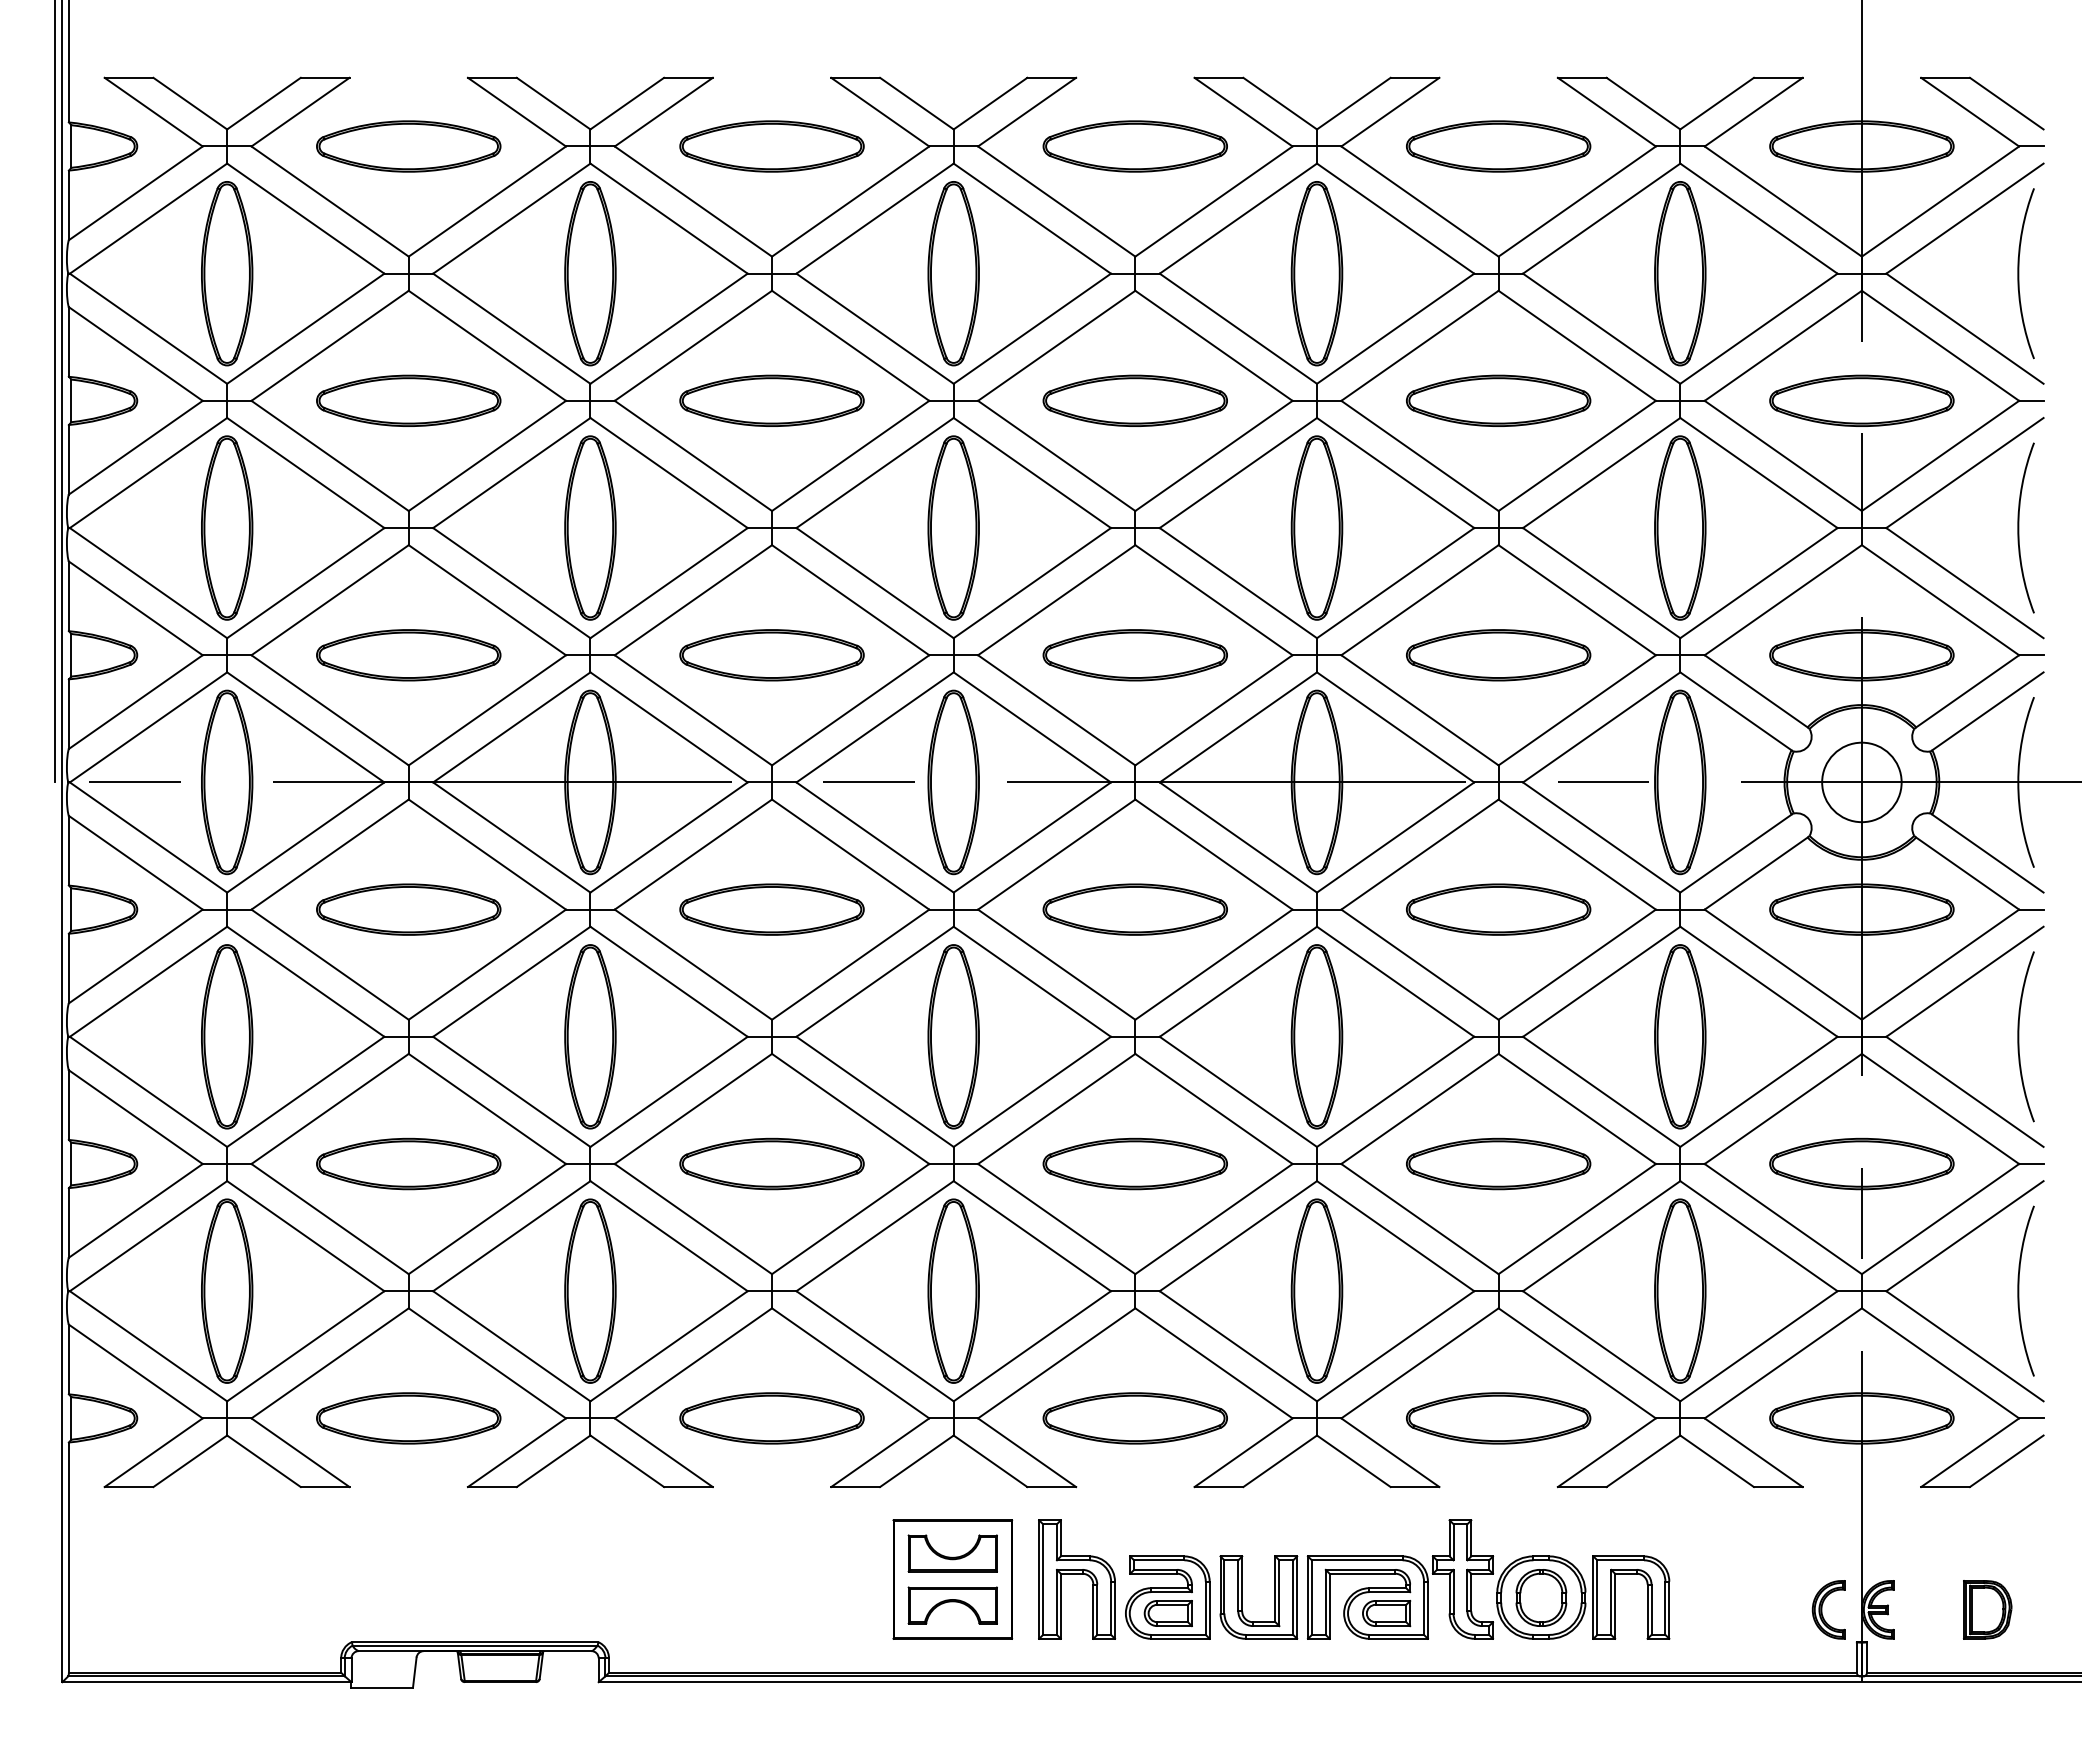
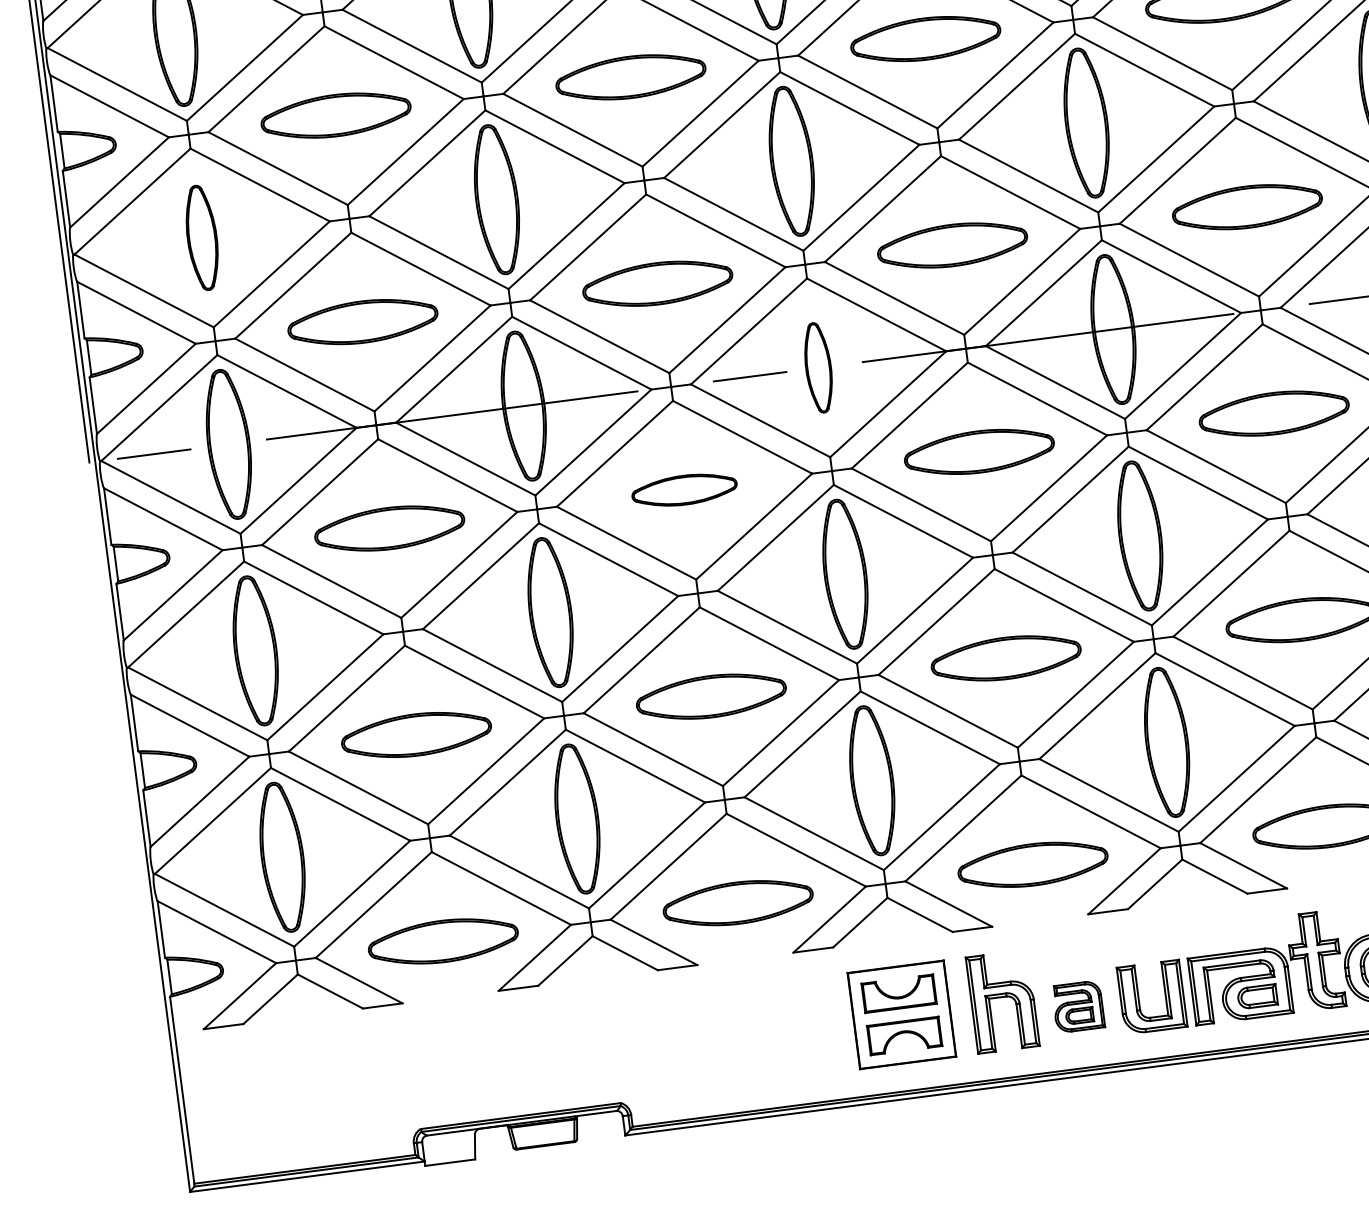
part: (227, 527) -> (202, 237), size x0.7
part: (953, 782) -> (818, 367), size x0.6
part: (771, 909) -> (684, 490), size x0.7
part: (1167, 1597) -> (1078, 1006), size x0.7

